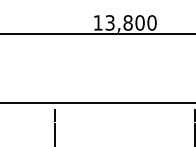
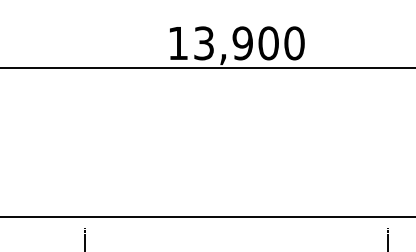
text: (127, 22) -> (241, 42), 13,800 -> 13,900

